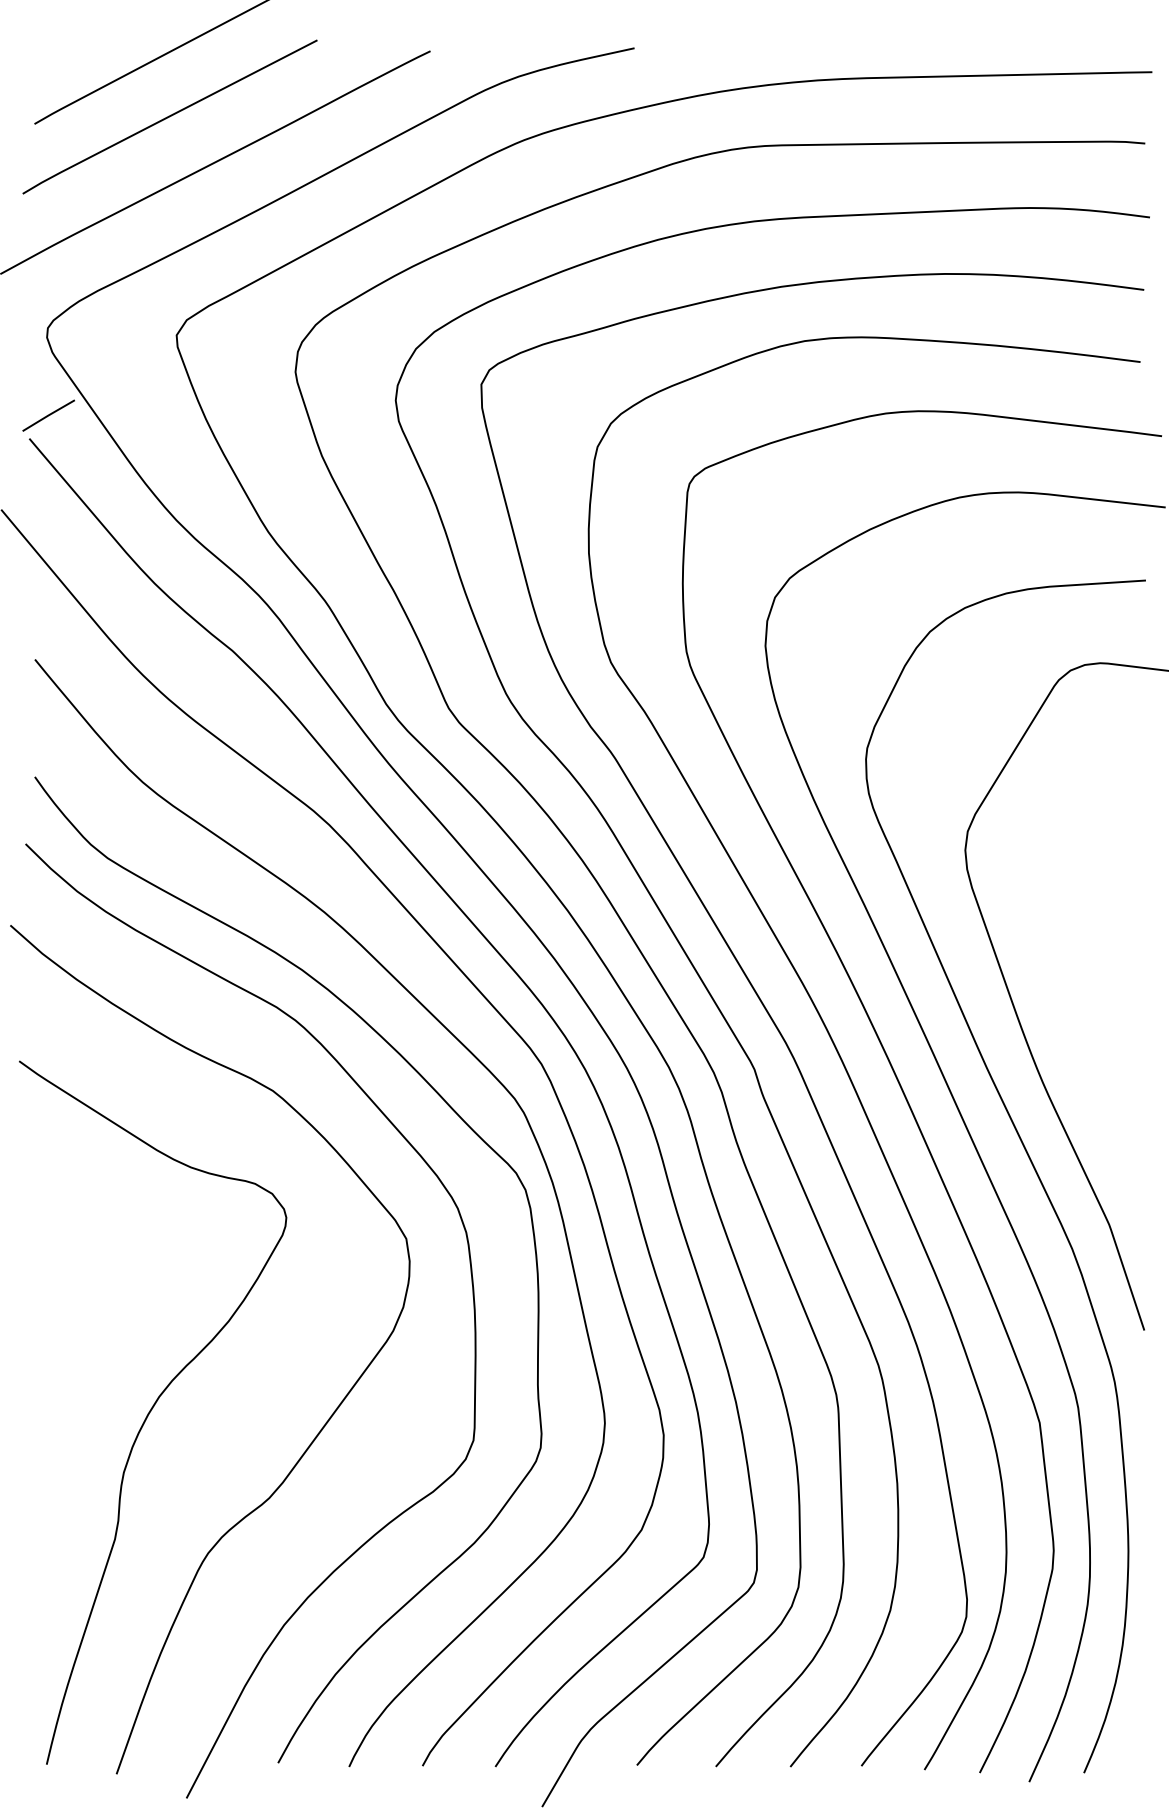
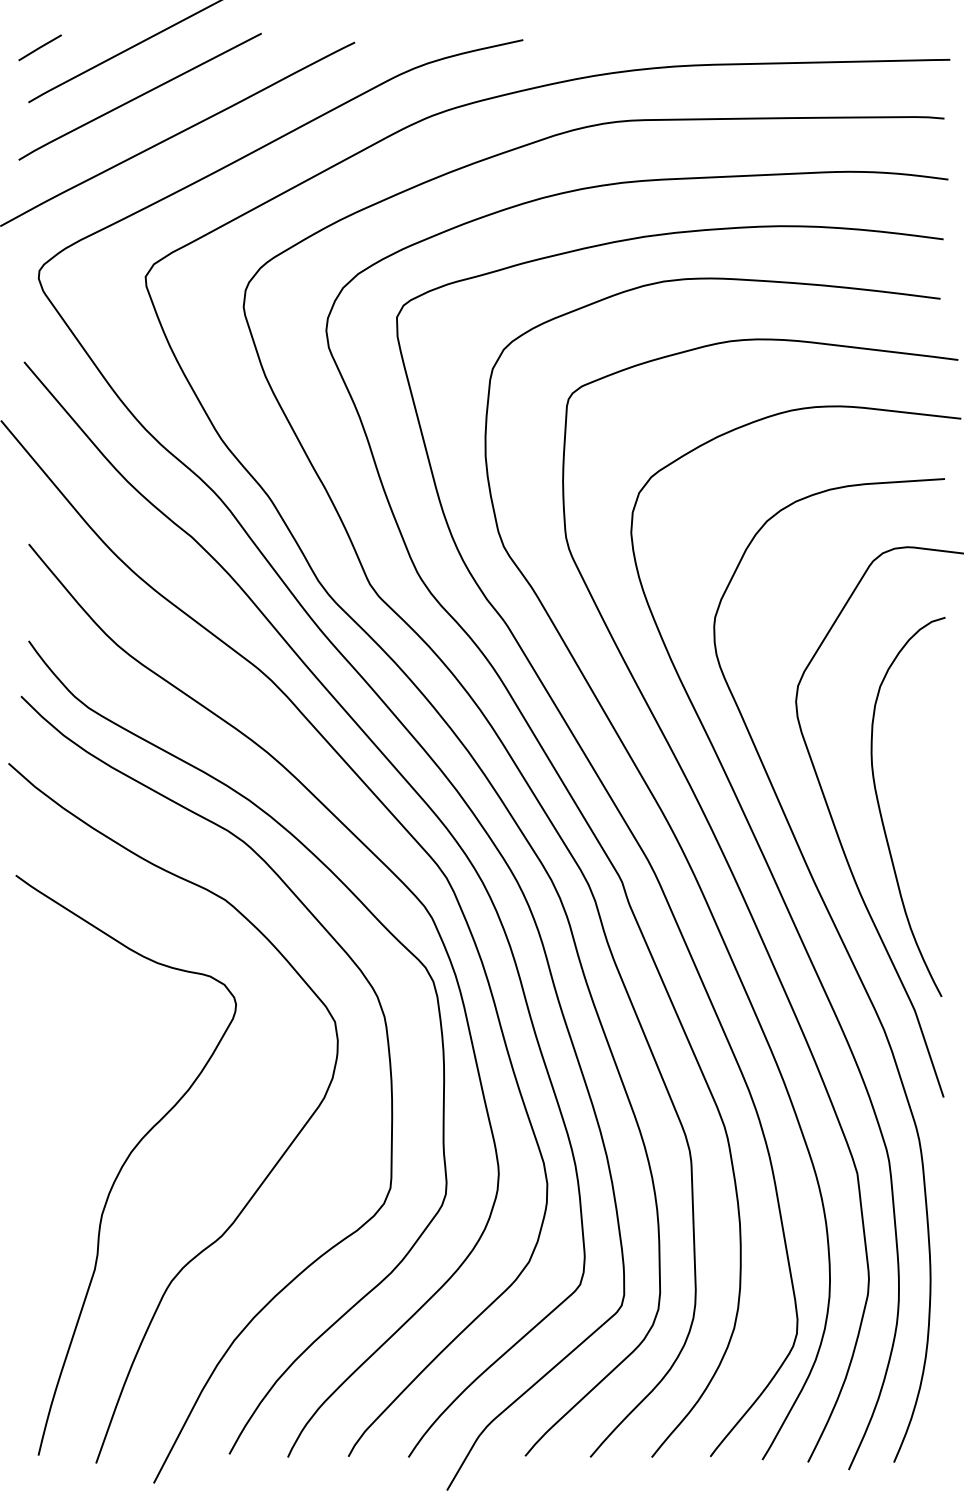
line: (48, 415) -> (39, 47), moved
curve: (1069, 988) -> (881, 815), added

